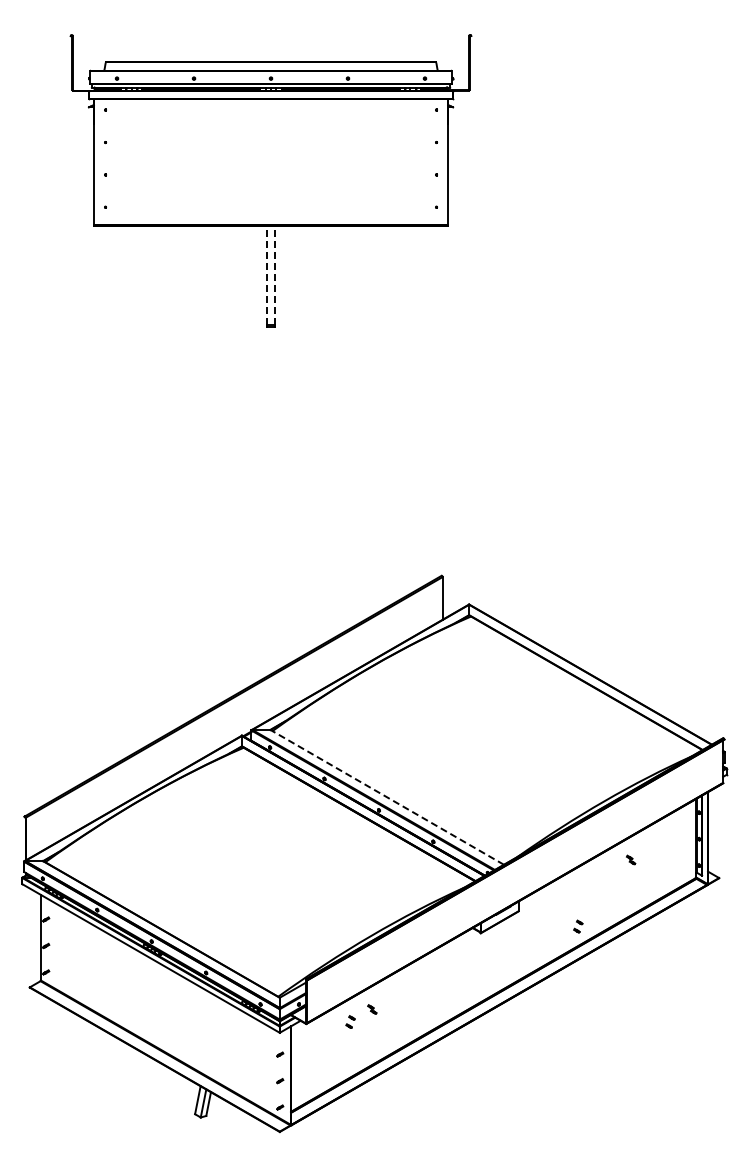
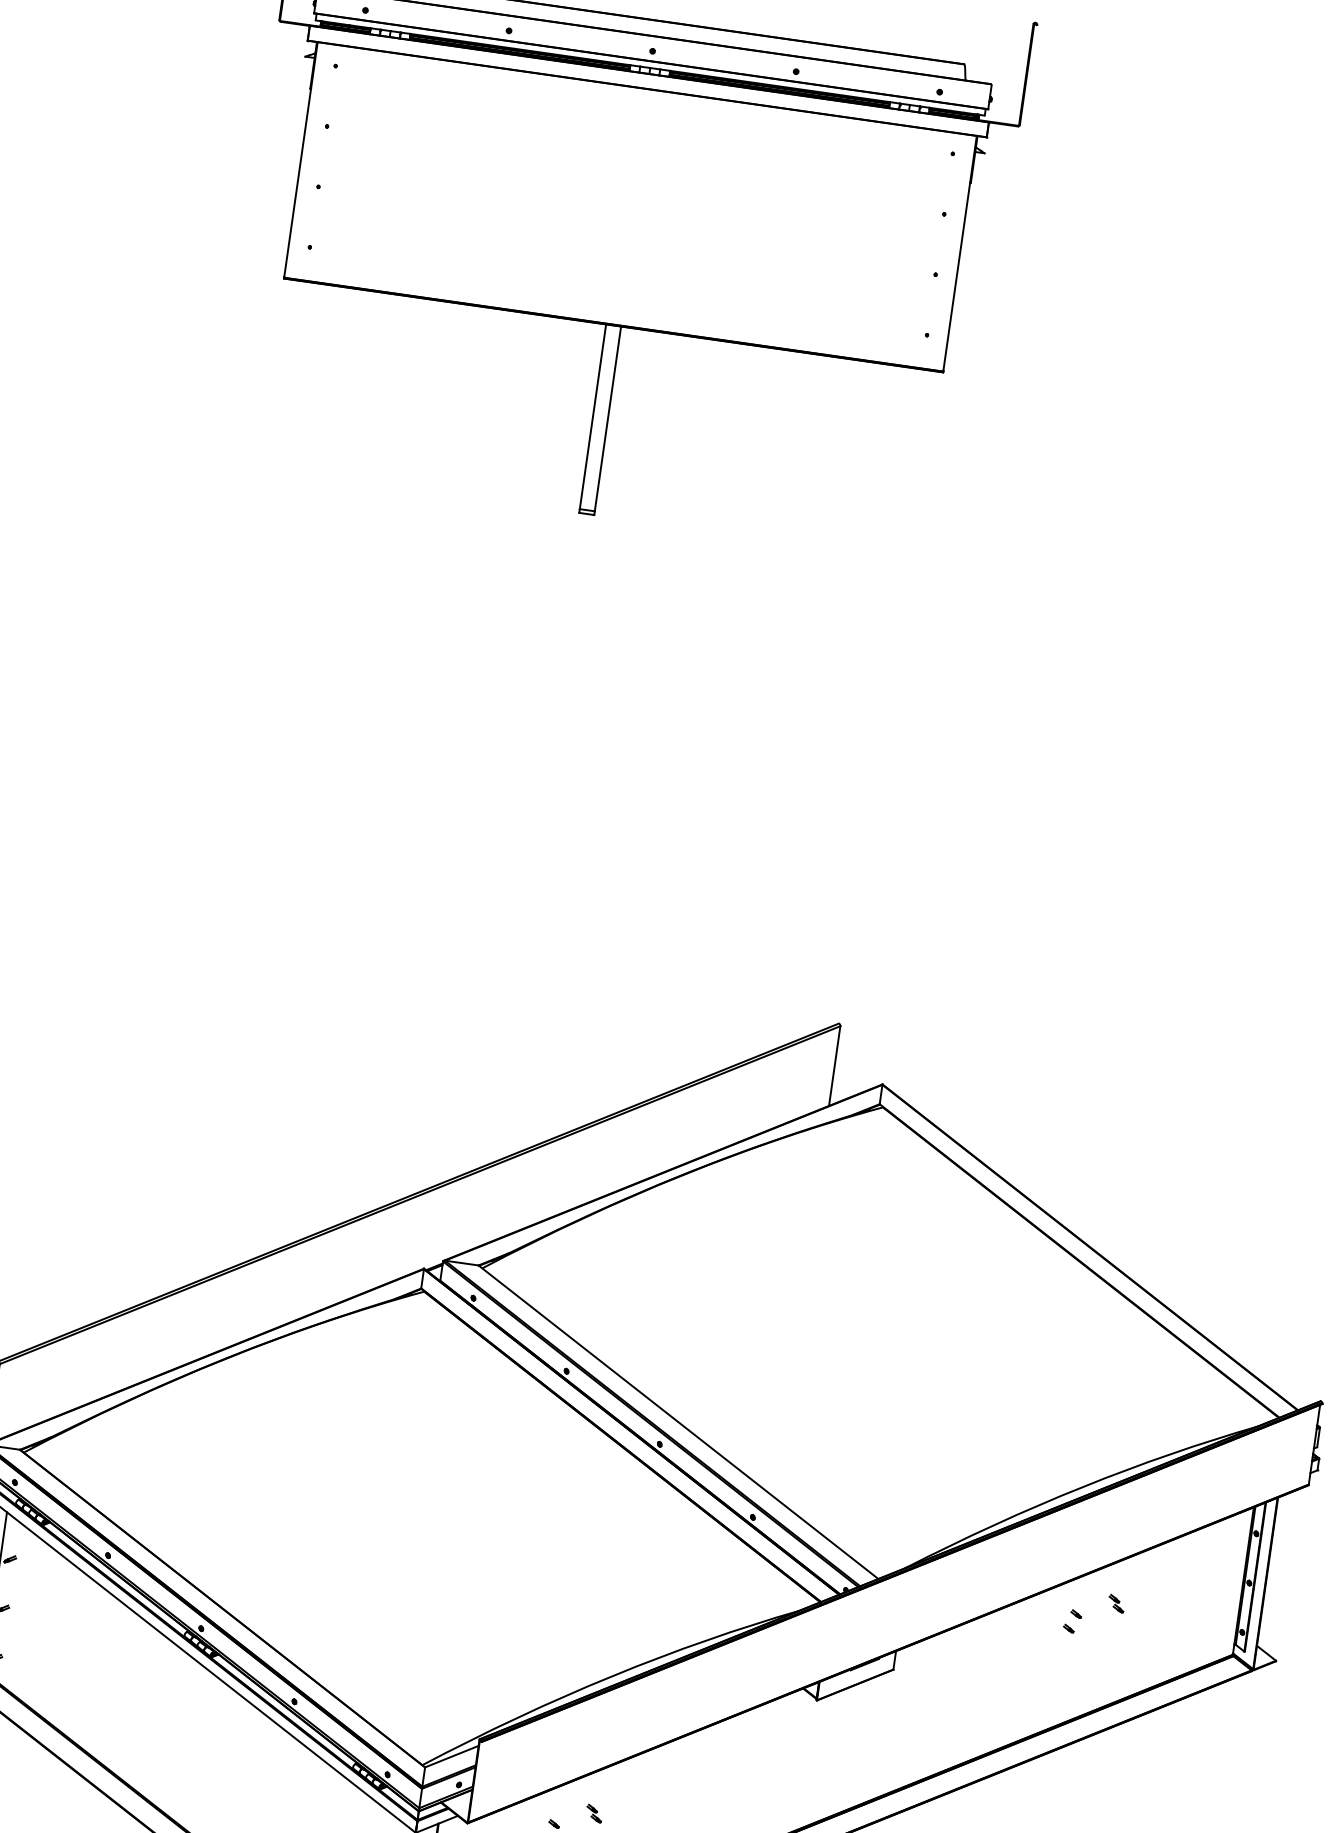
line: (267, 275) -> (593, 417), dashed -> solid
line: (275, 275) -> (608, 419), dashed -> solid
line: (387, 797) -> (679, 1422), dashed -> solid
part: (578, 926) -> (1073, 1621), moved

